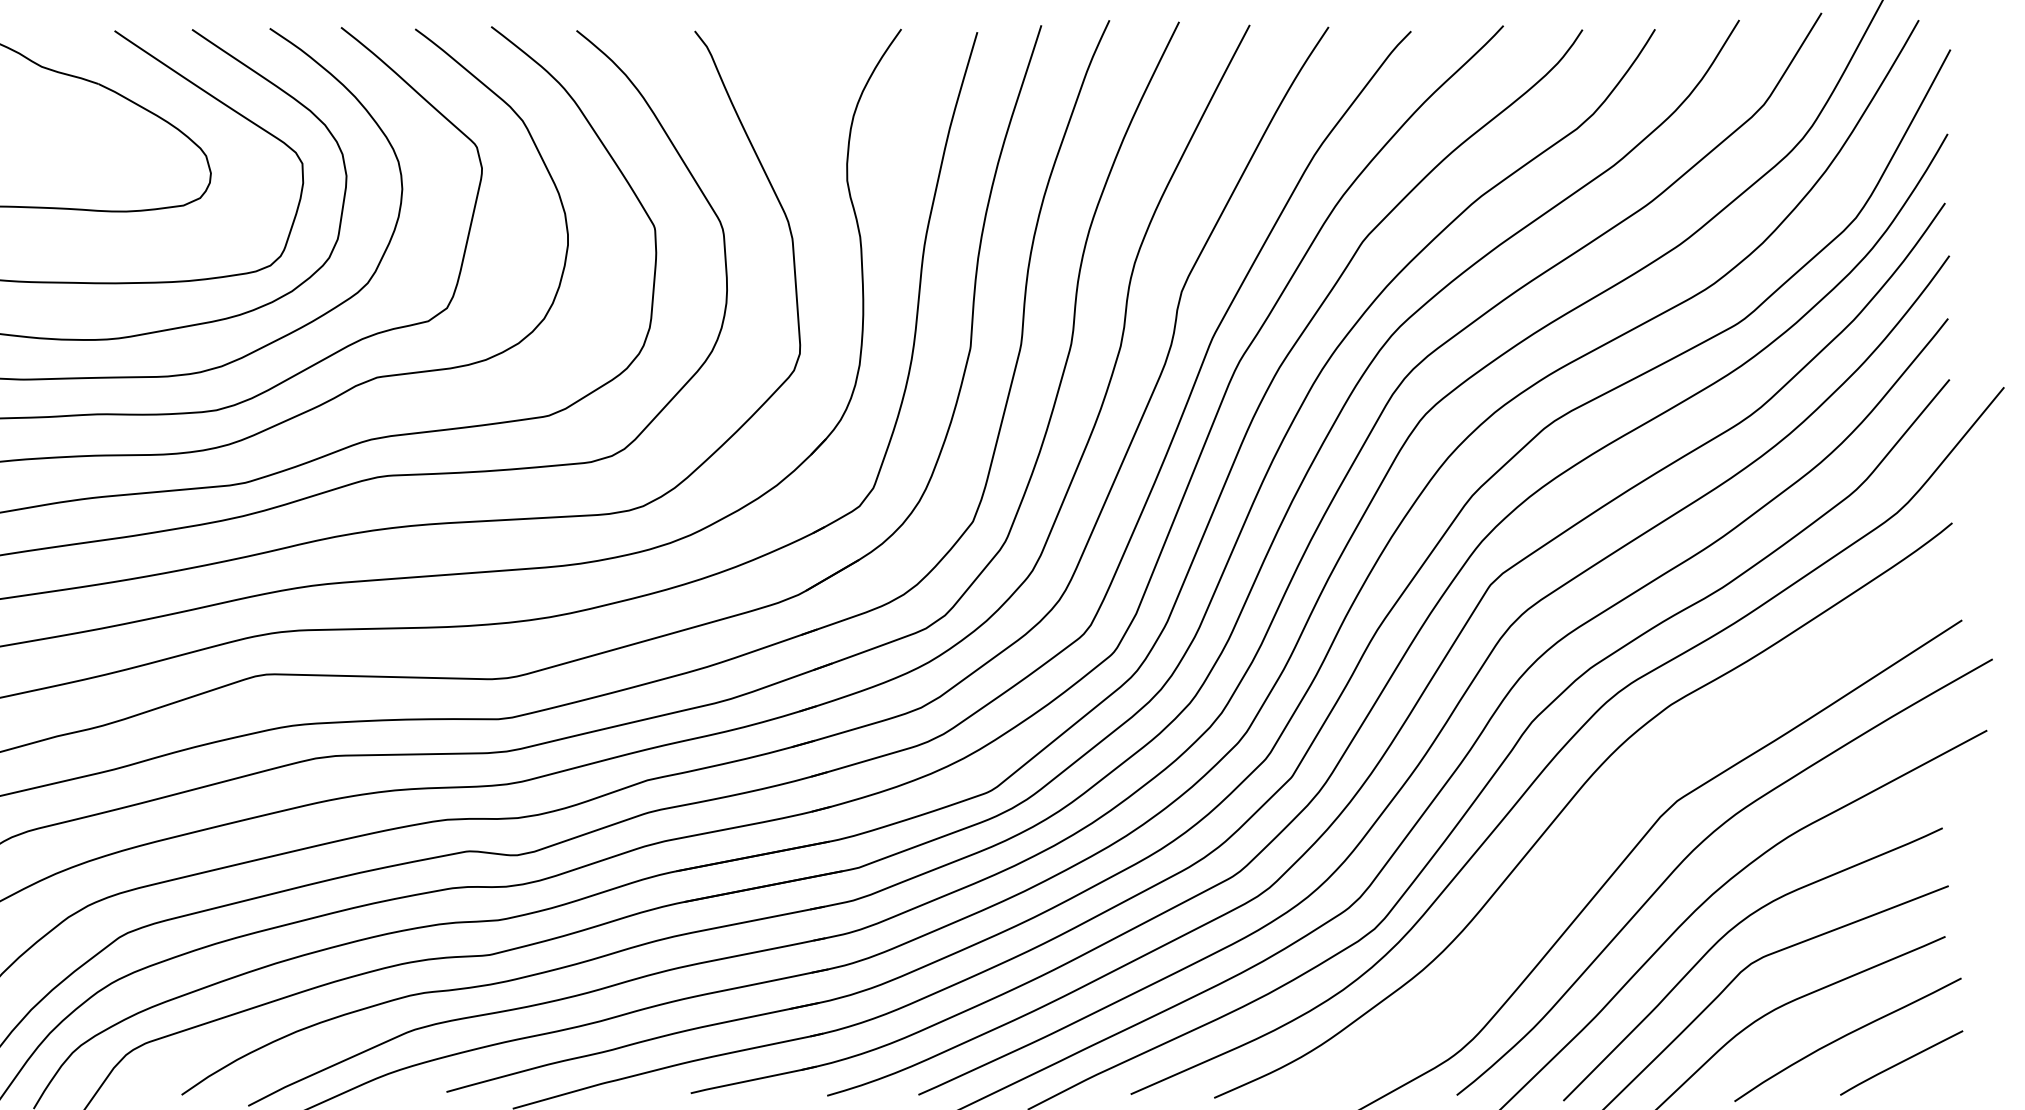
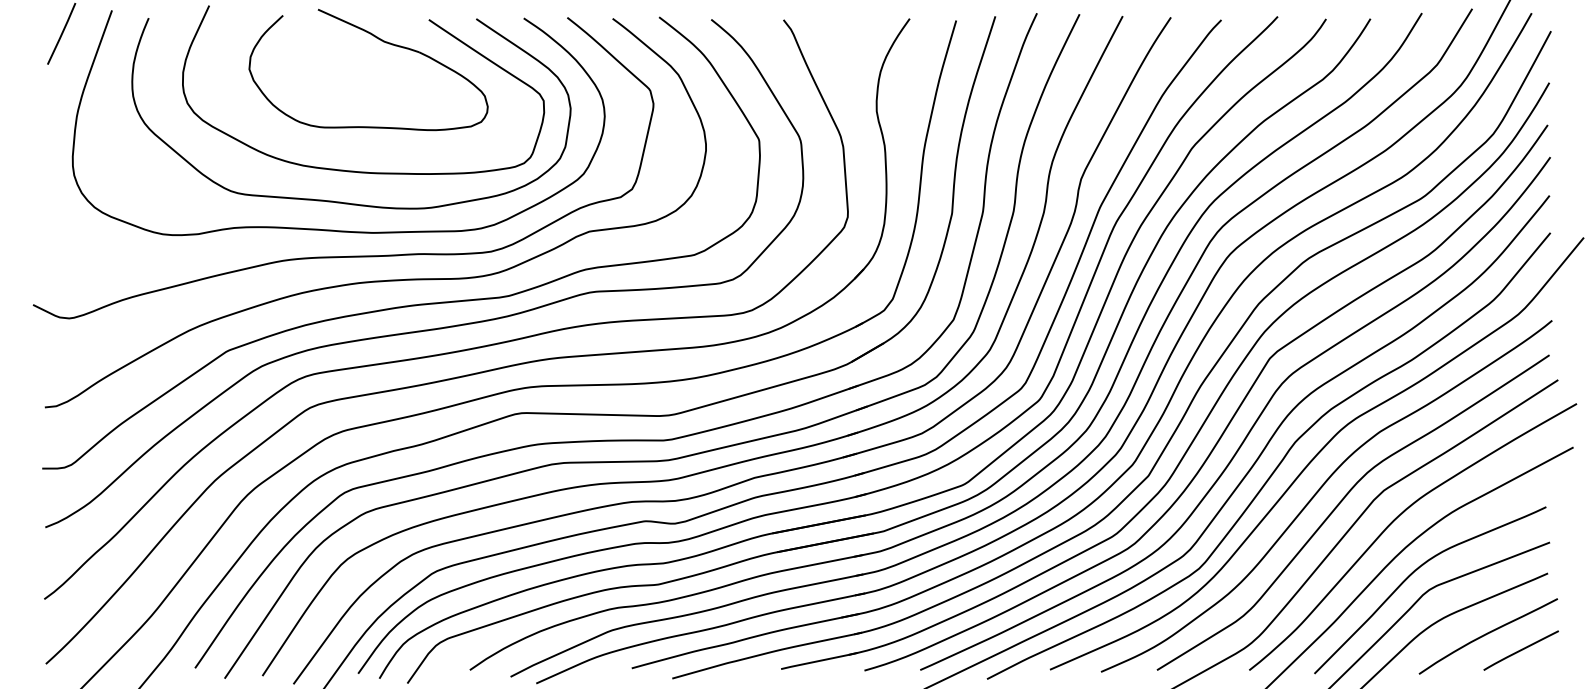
curve: (1604, 825) -> (1339, 505), added

